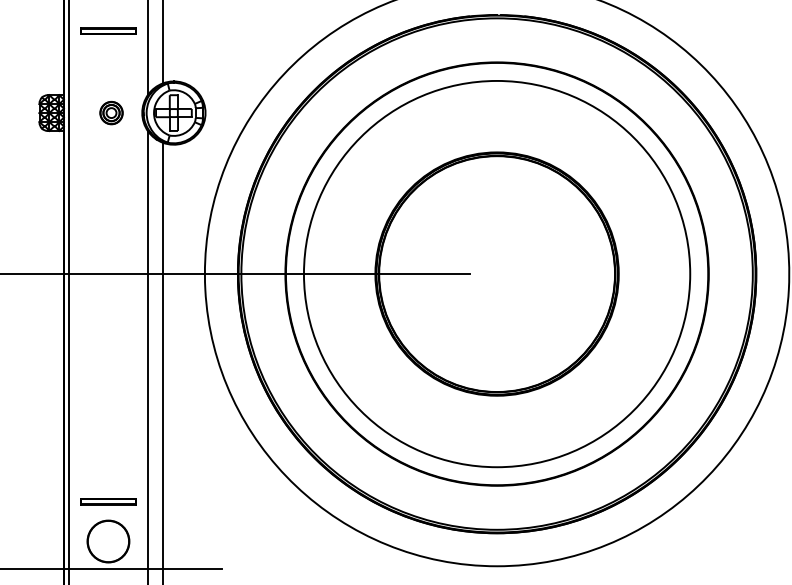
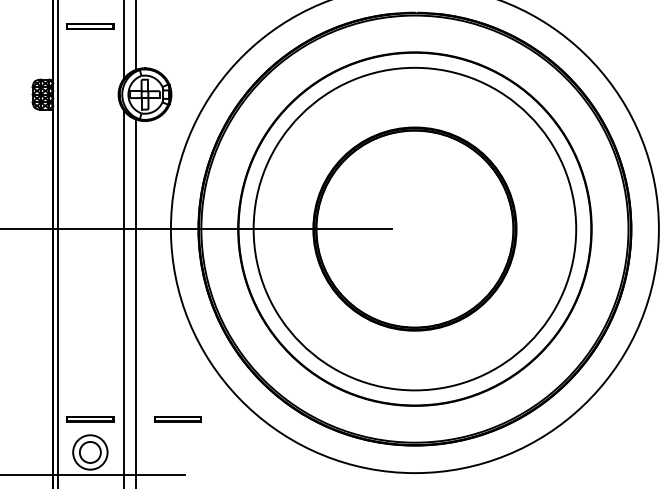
part: (111, 113) -> (92, 95), removed
part: (213, 501) -> (178, 419), added
circle: (108, 541) -> (90, 452), size x0.6

